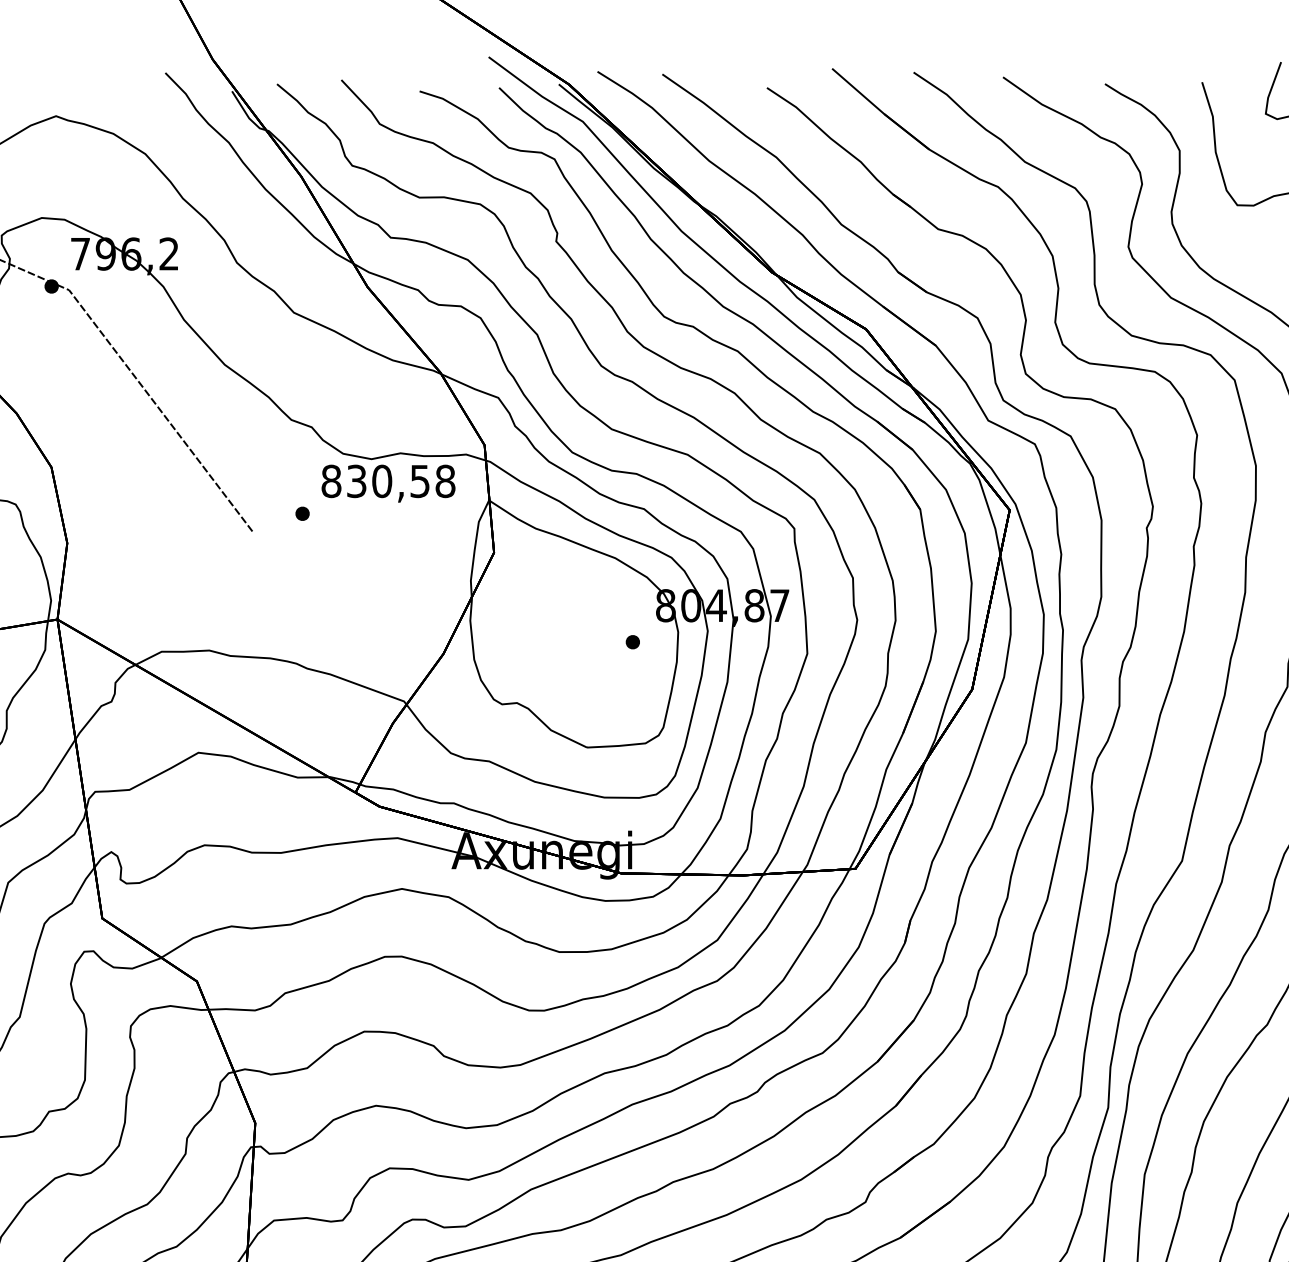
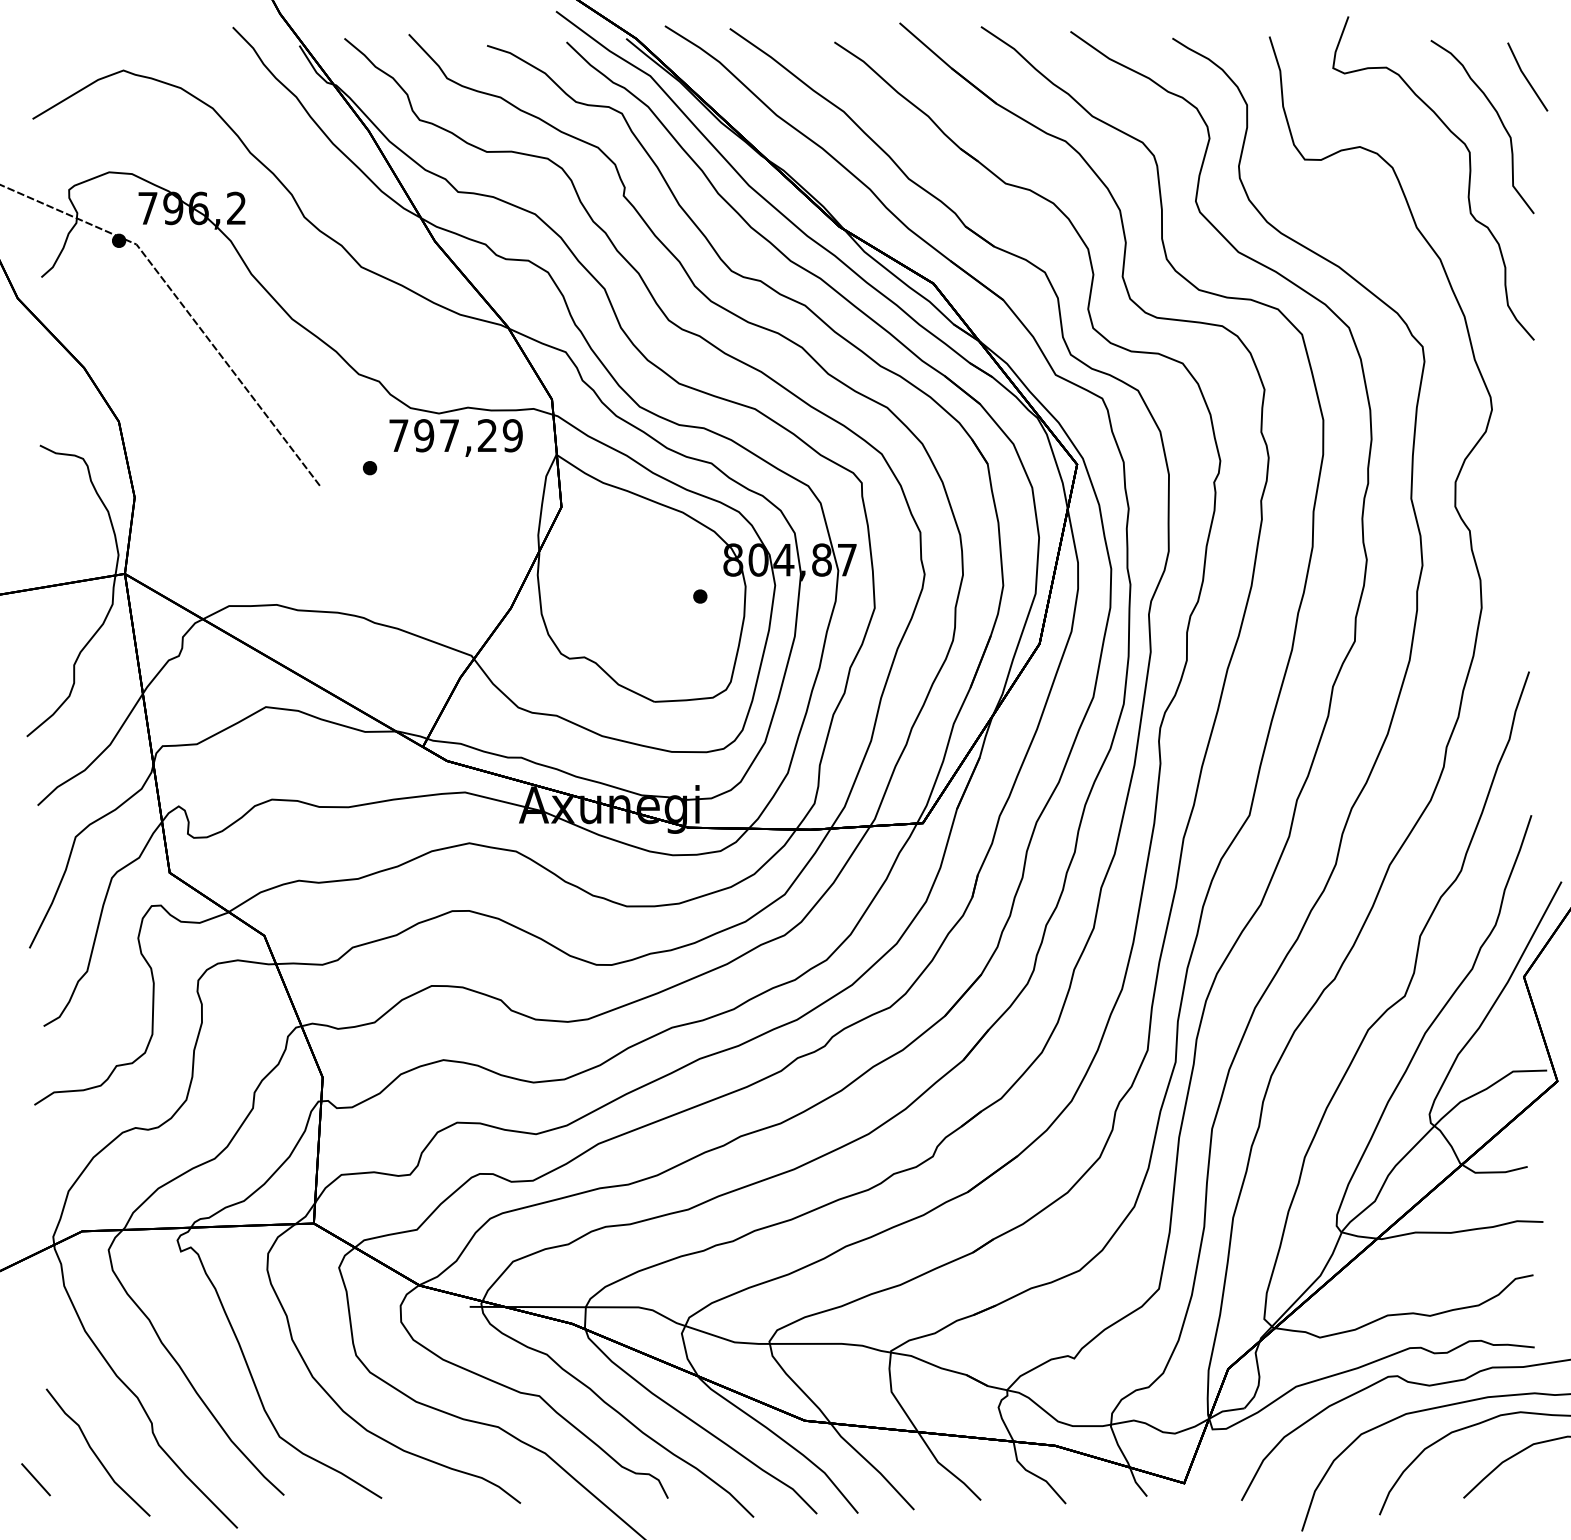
text: (388, 481) -> (455, 435), 830,58 -> 797,29

